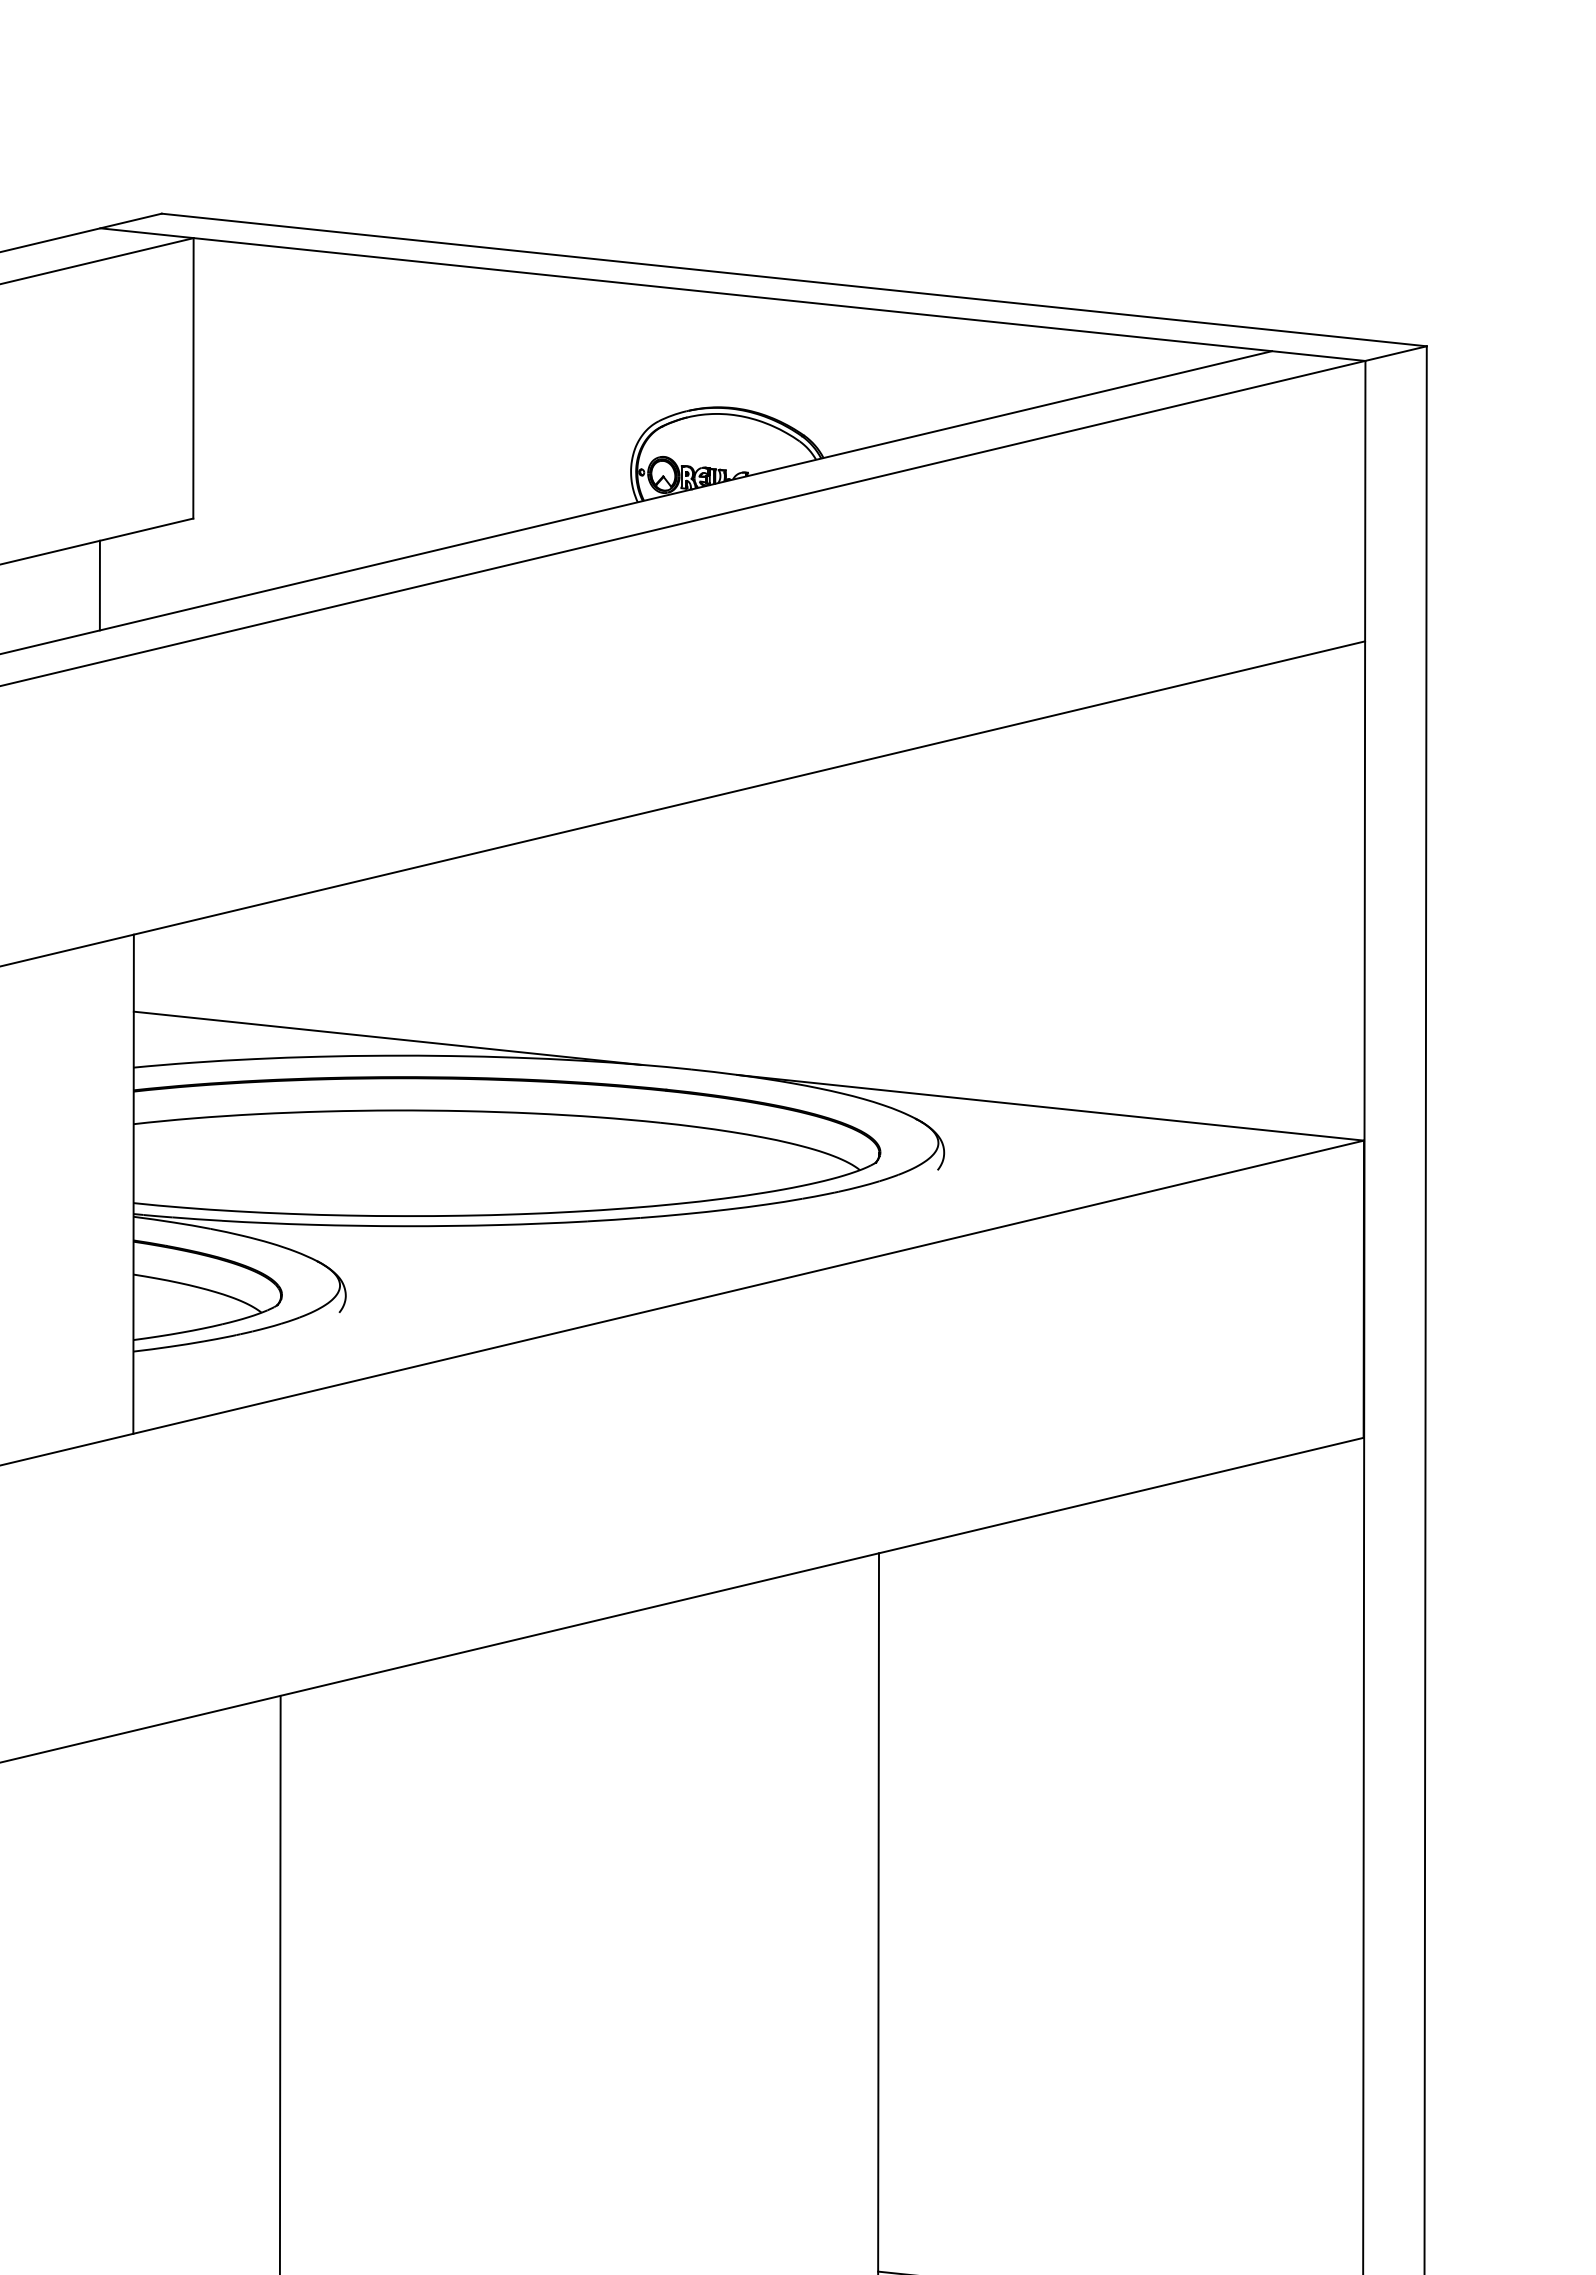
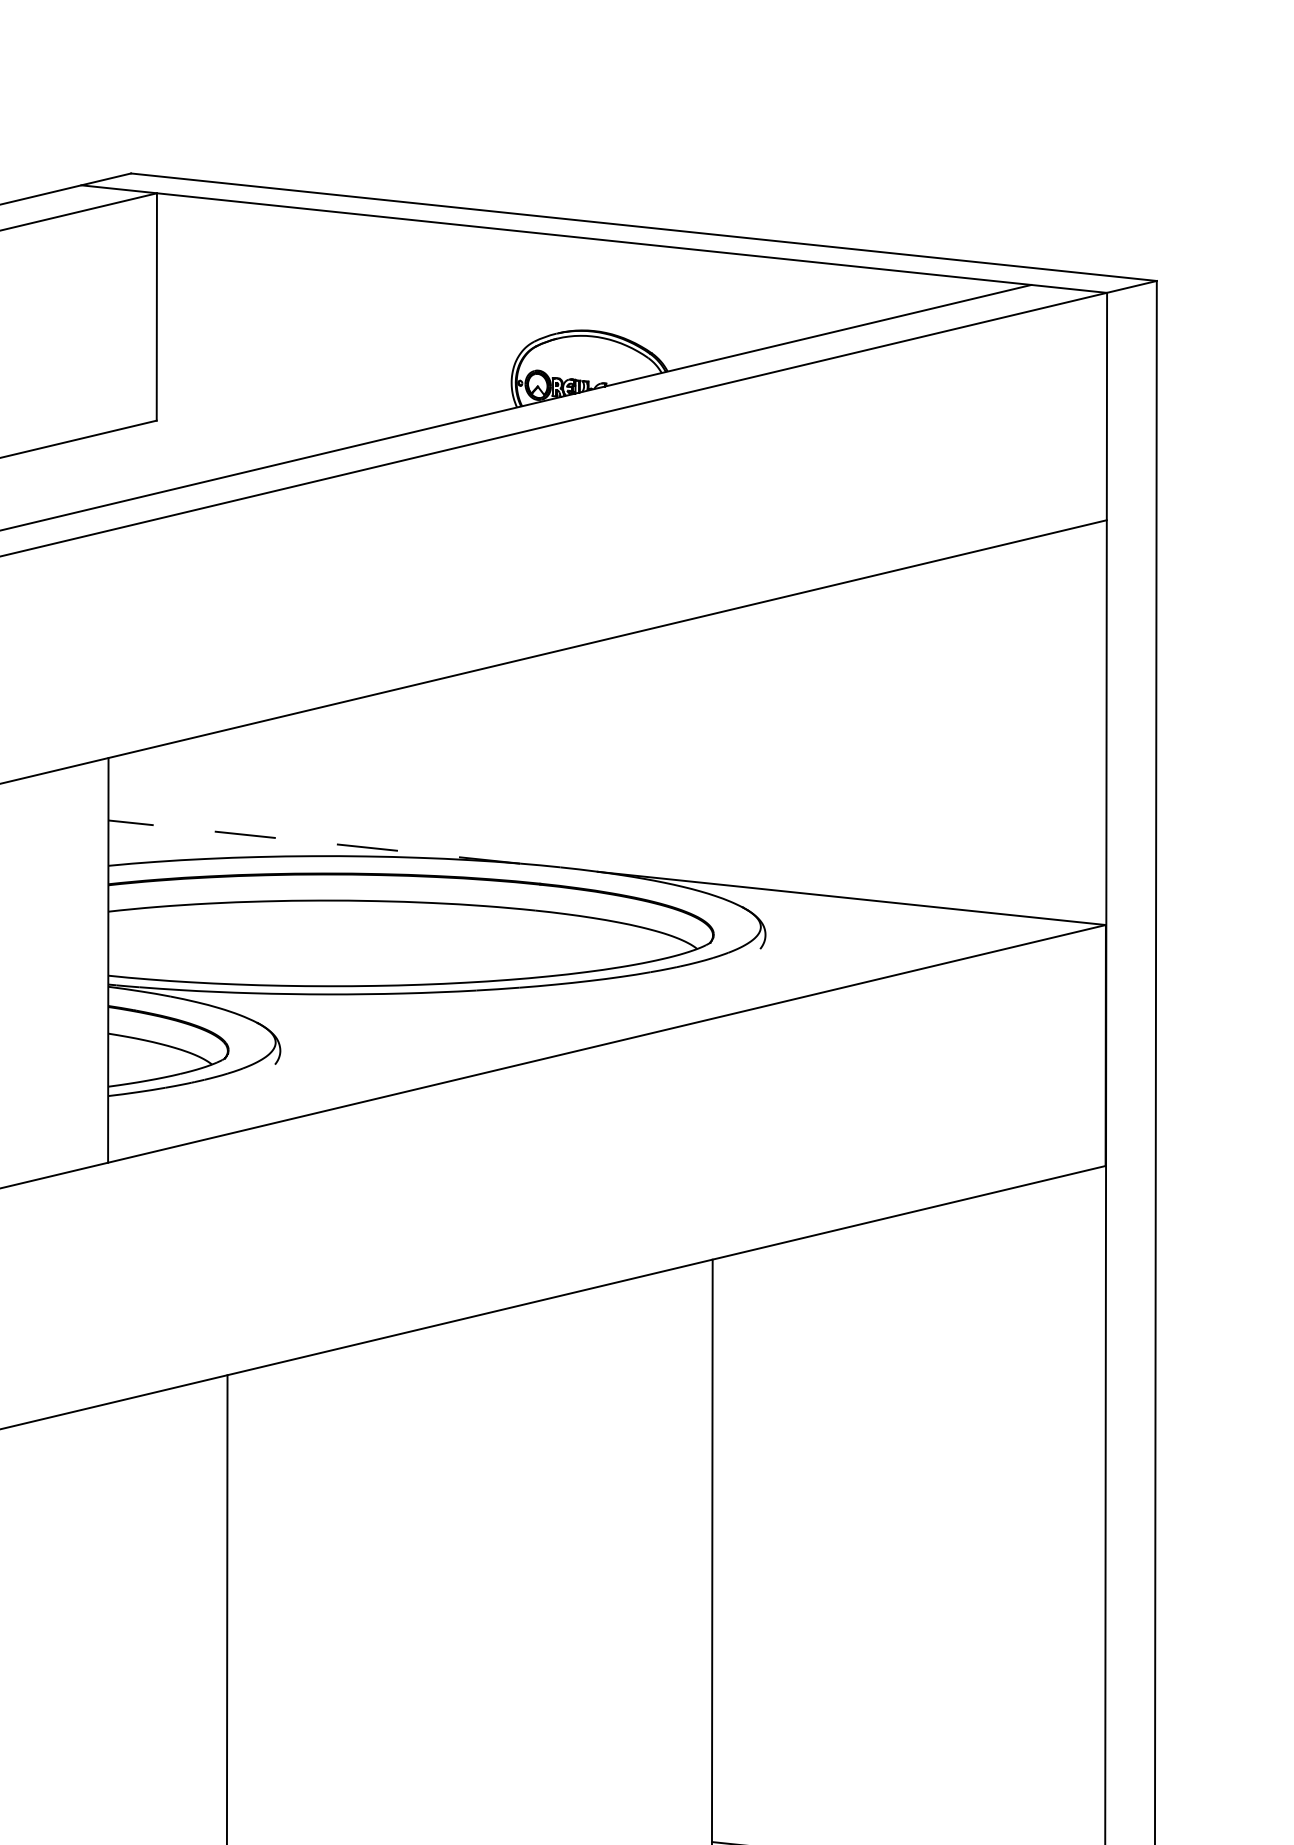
line: (99, 585) -> (80, 474), removed
line: (387, 1038) -> (314, 842), solid -> dashed

